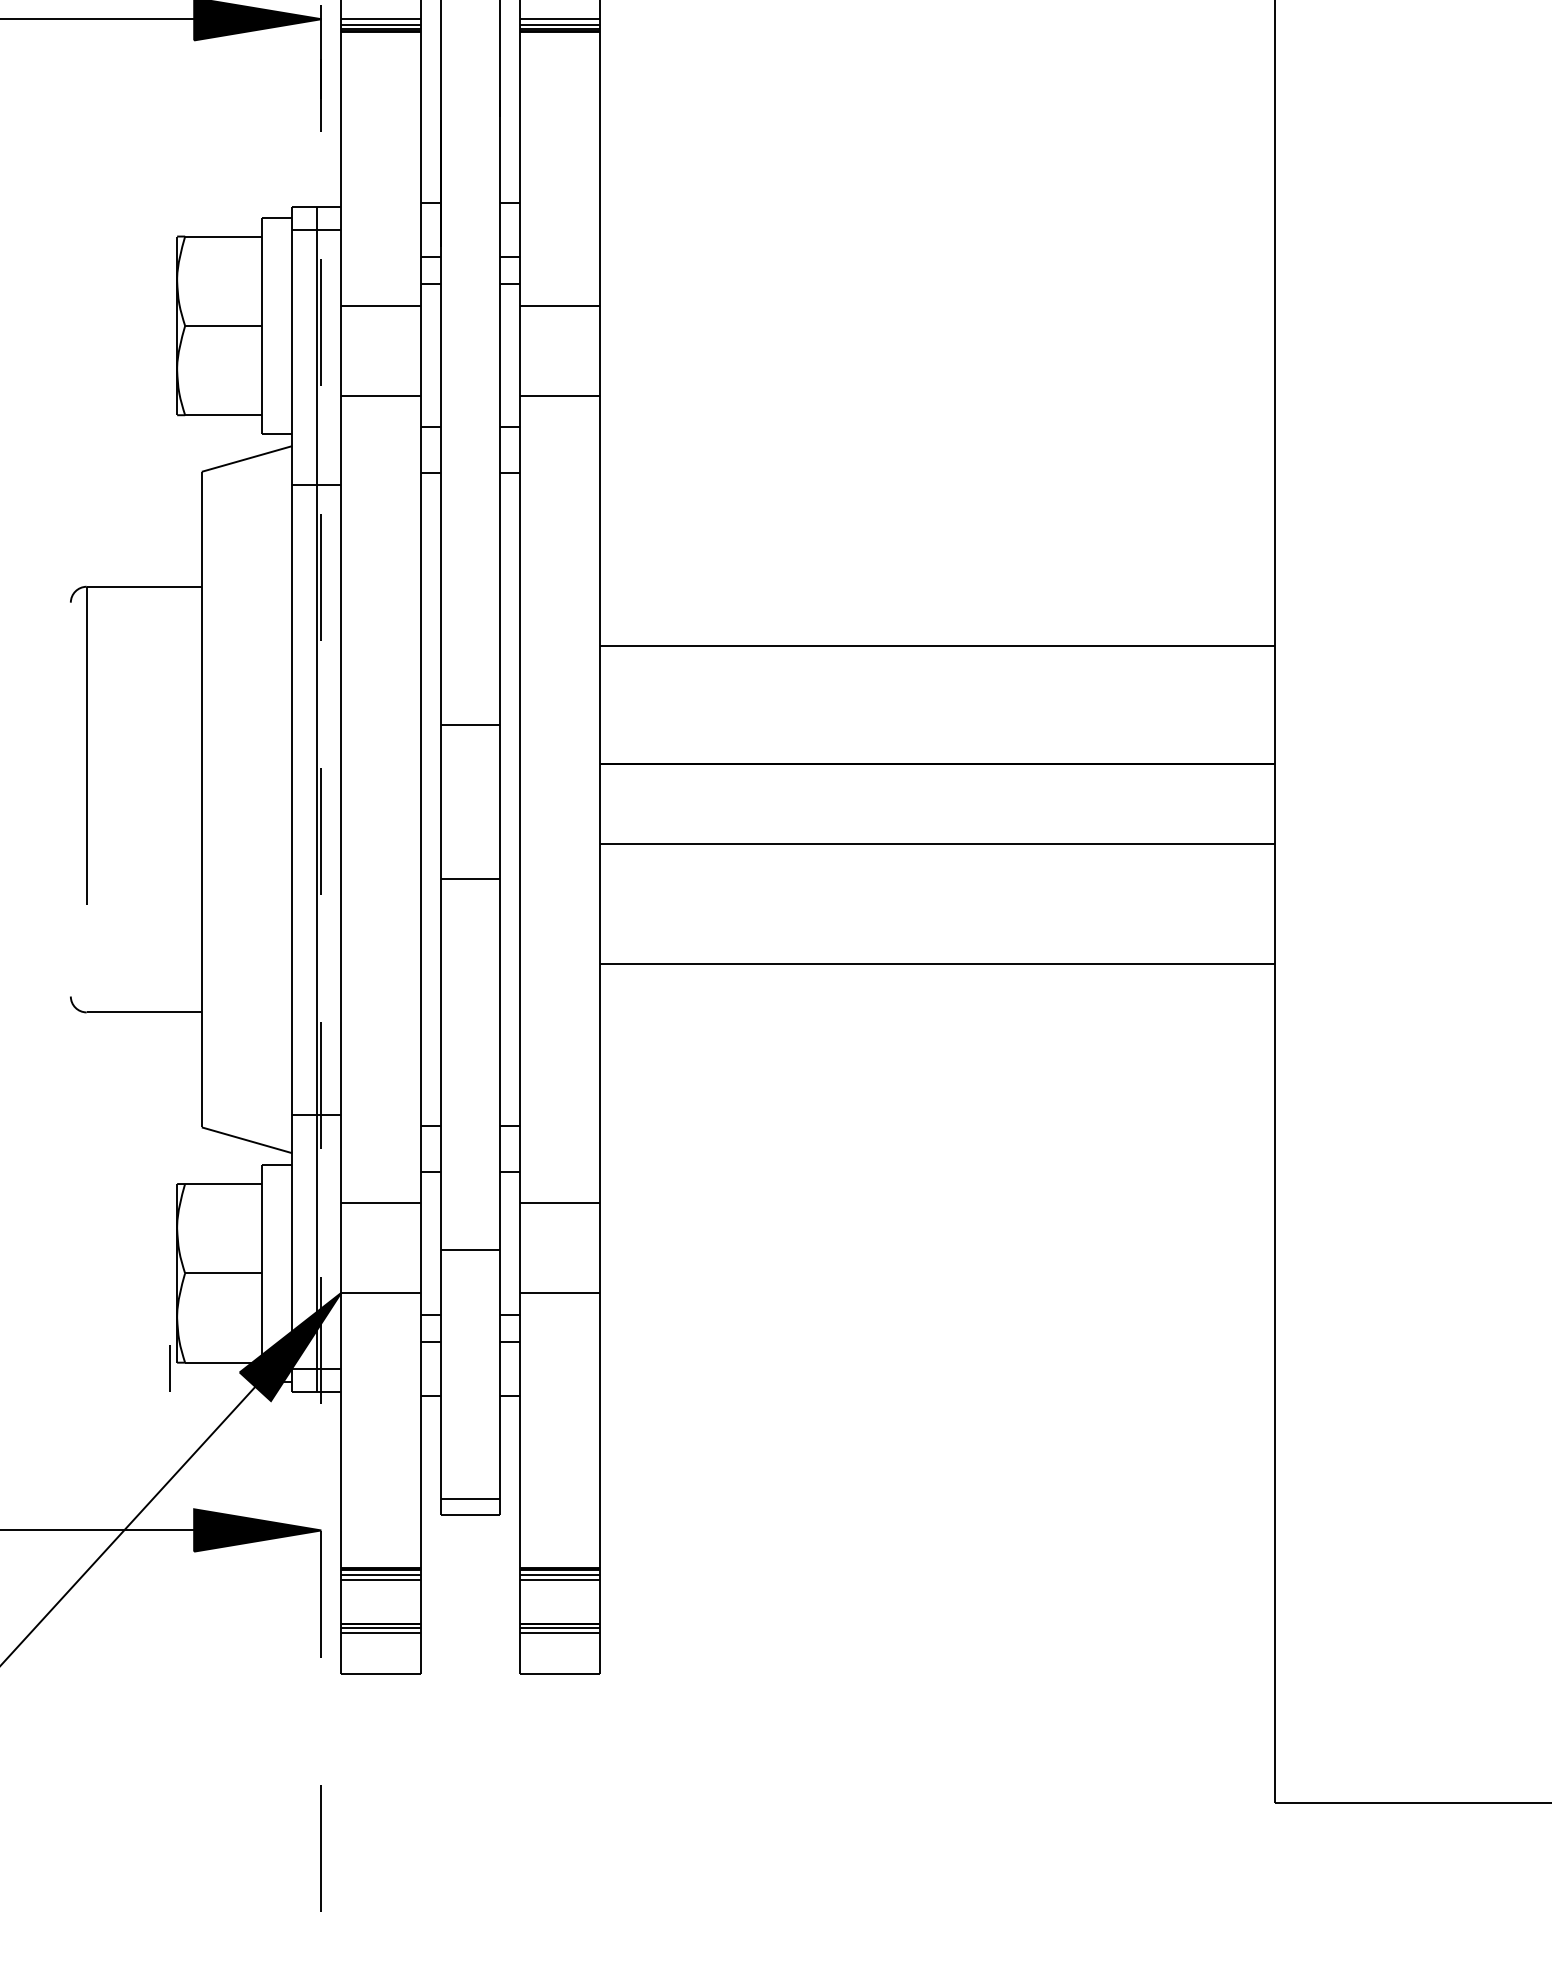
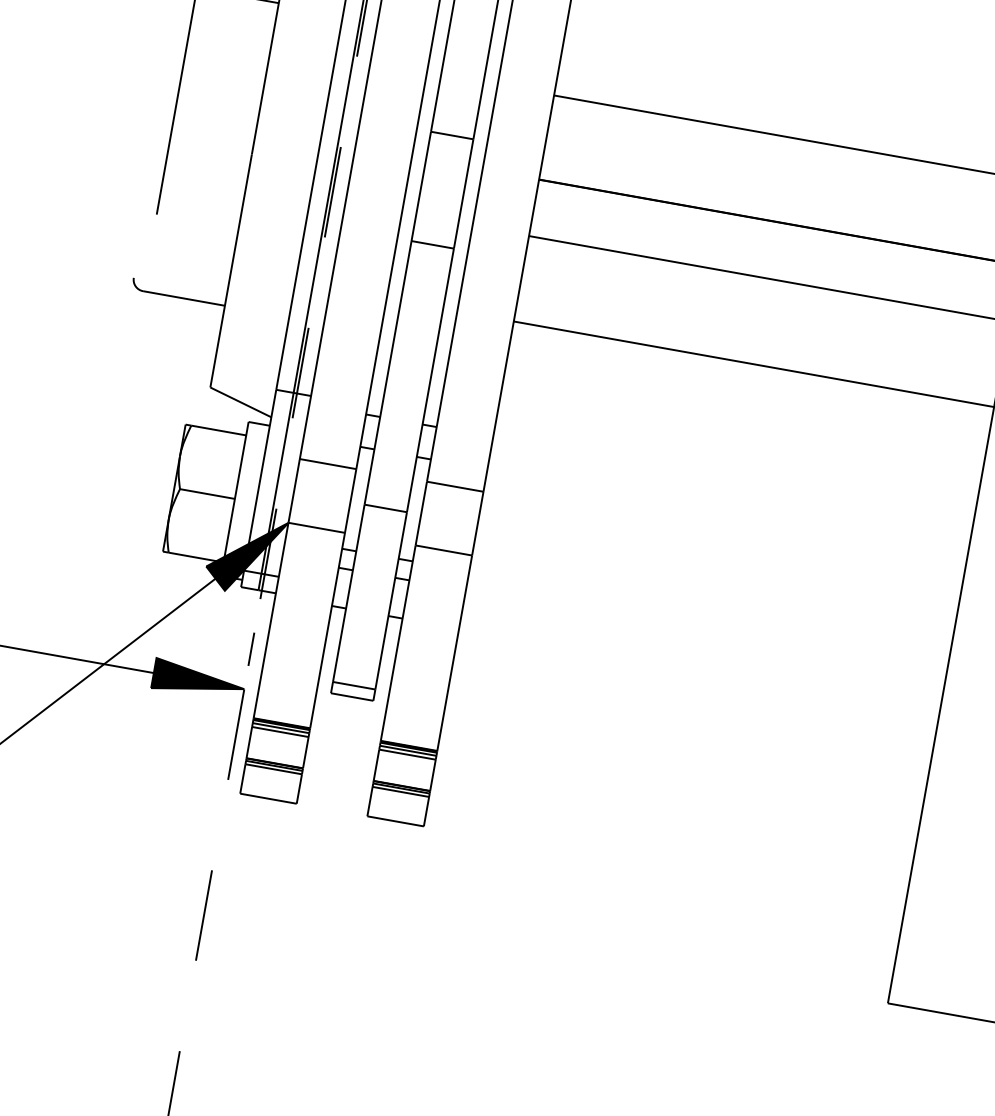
line: (169, 1368) -> (250, 649), moved

